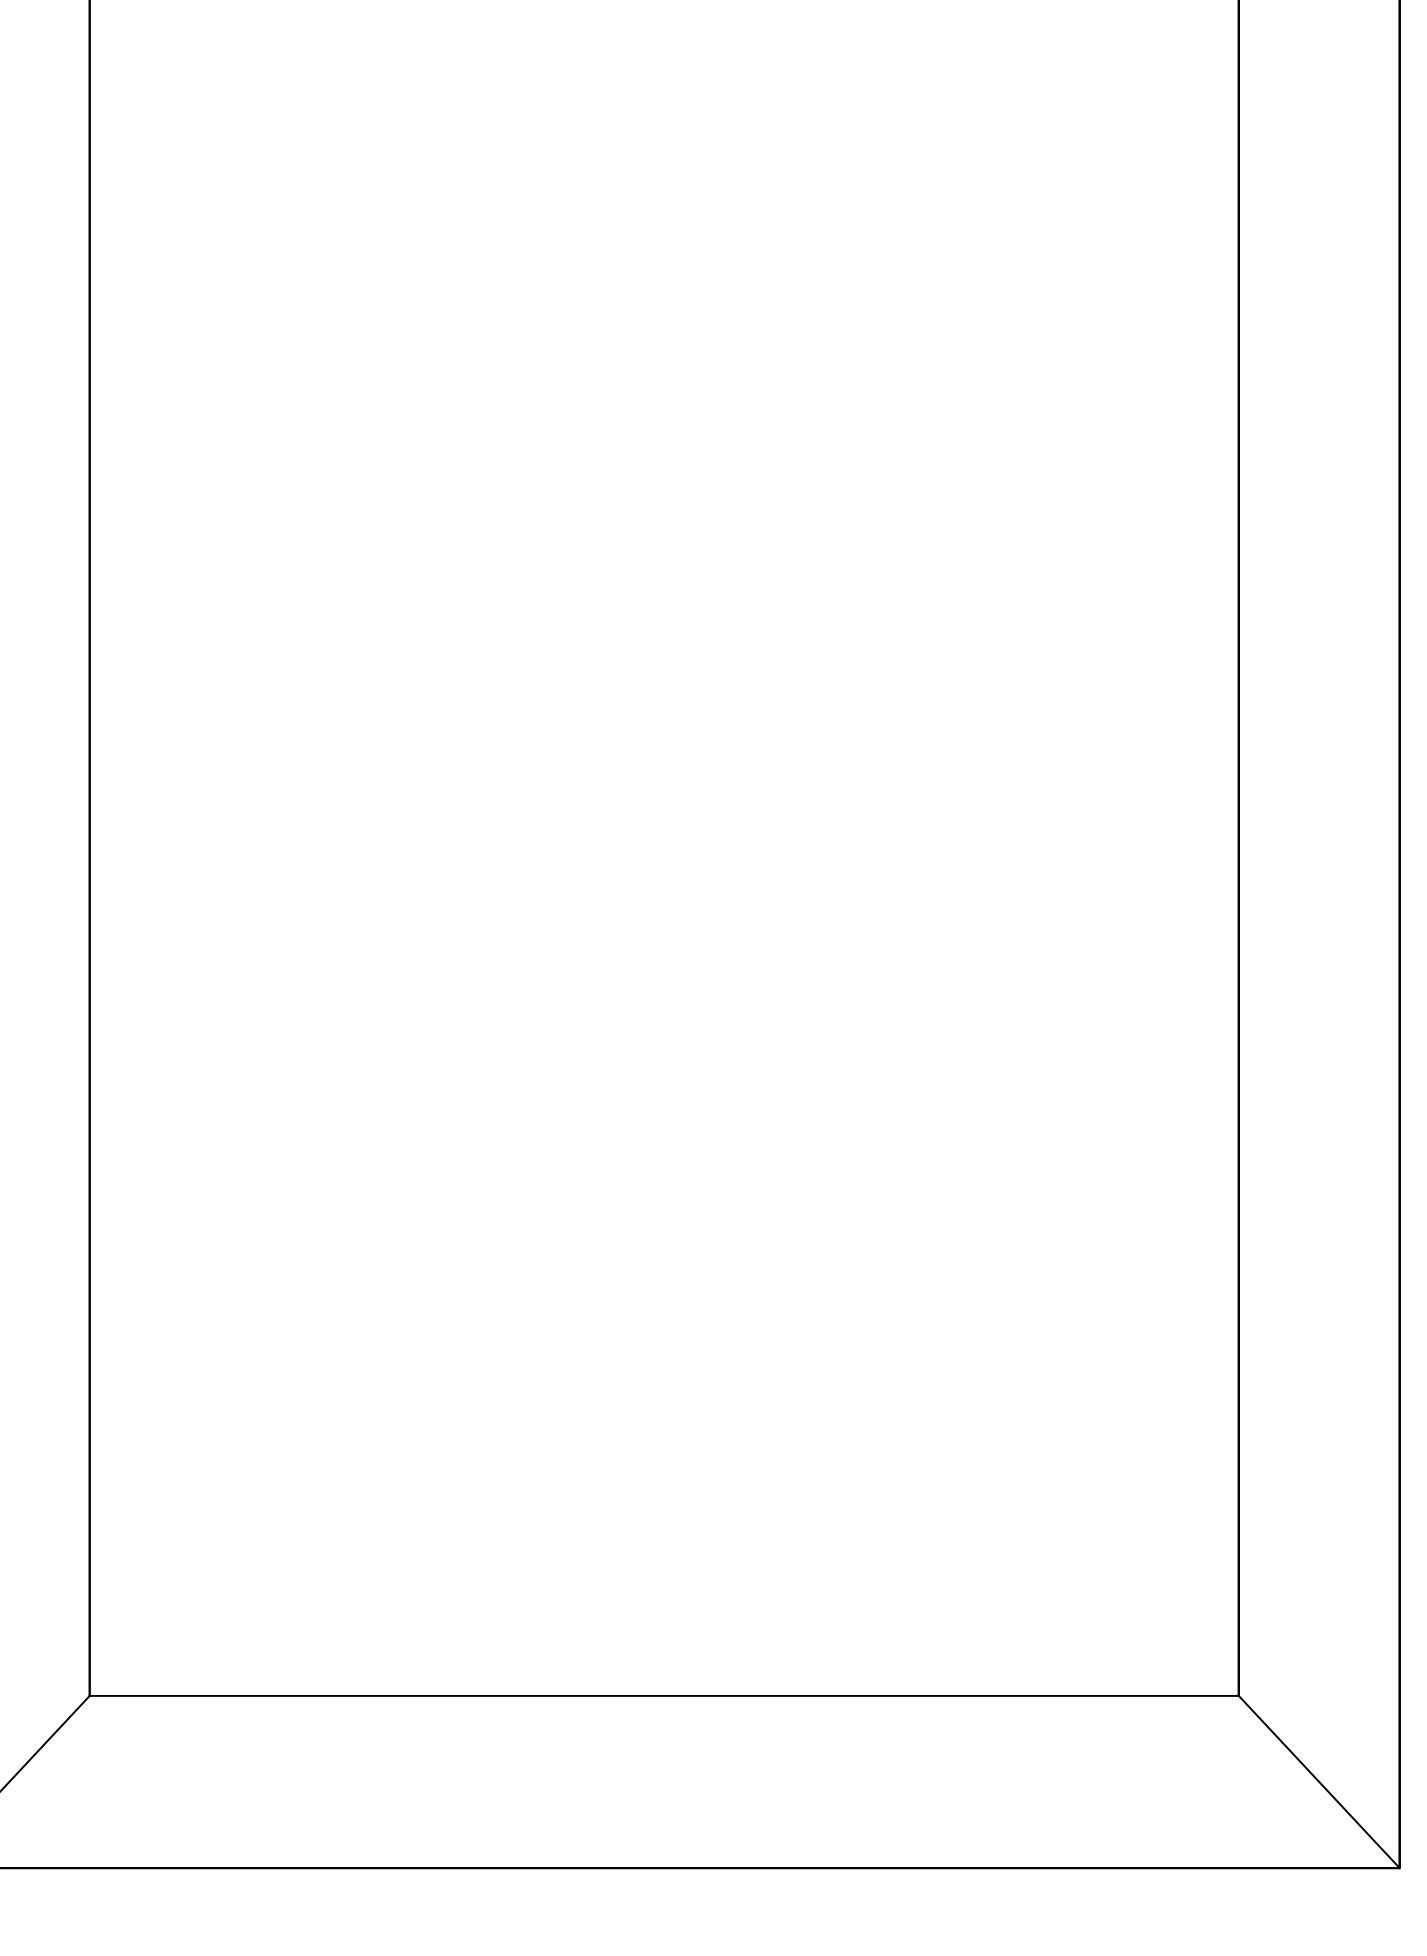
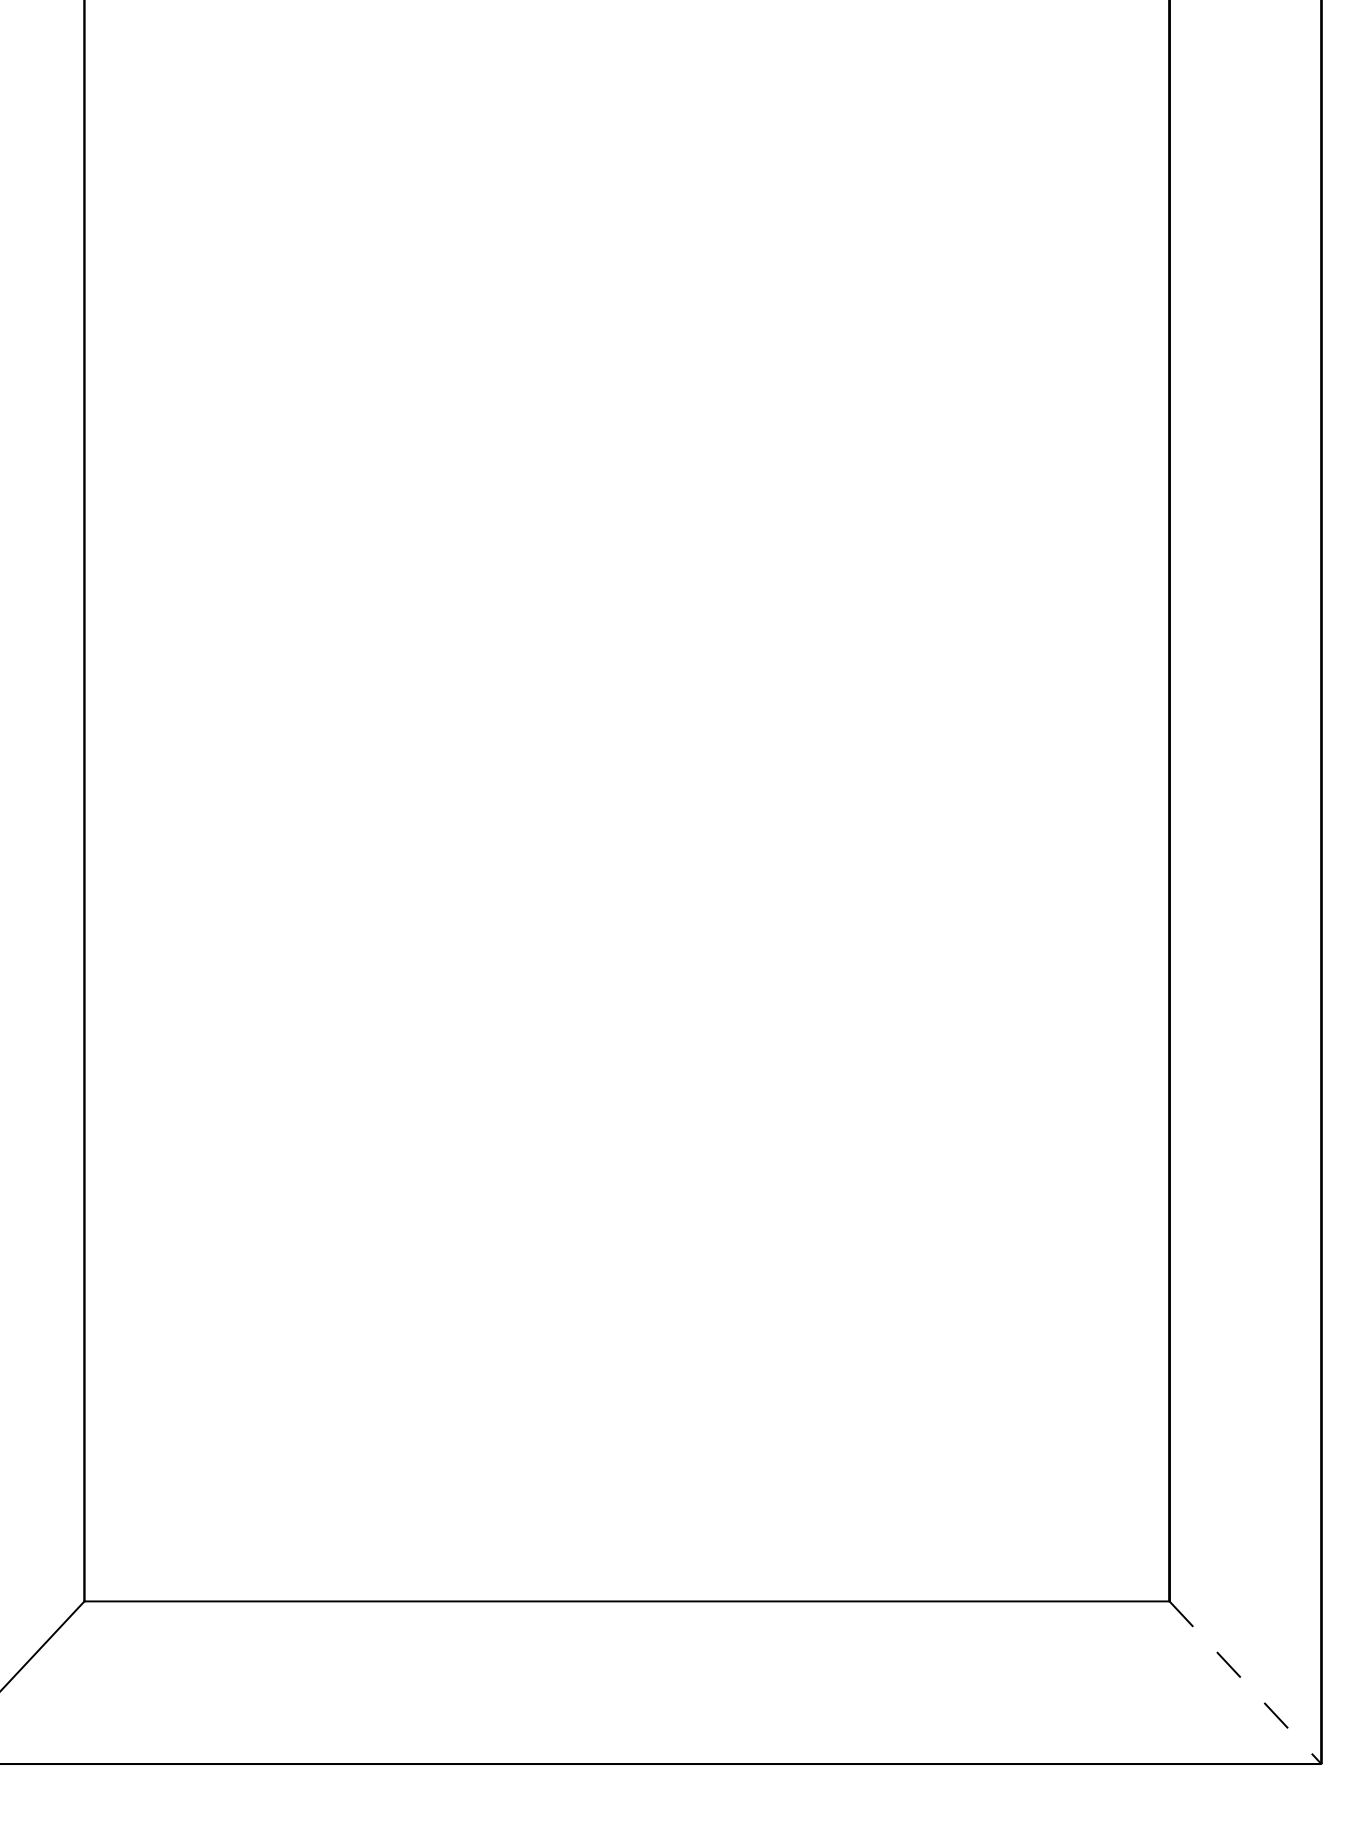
line: (1319, 1782) -> (1245, 1683), solid -> dashed

